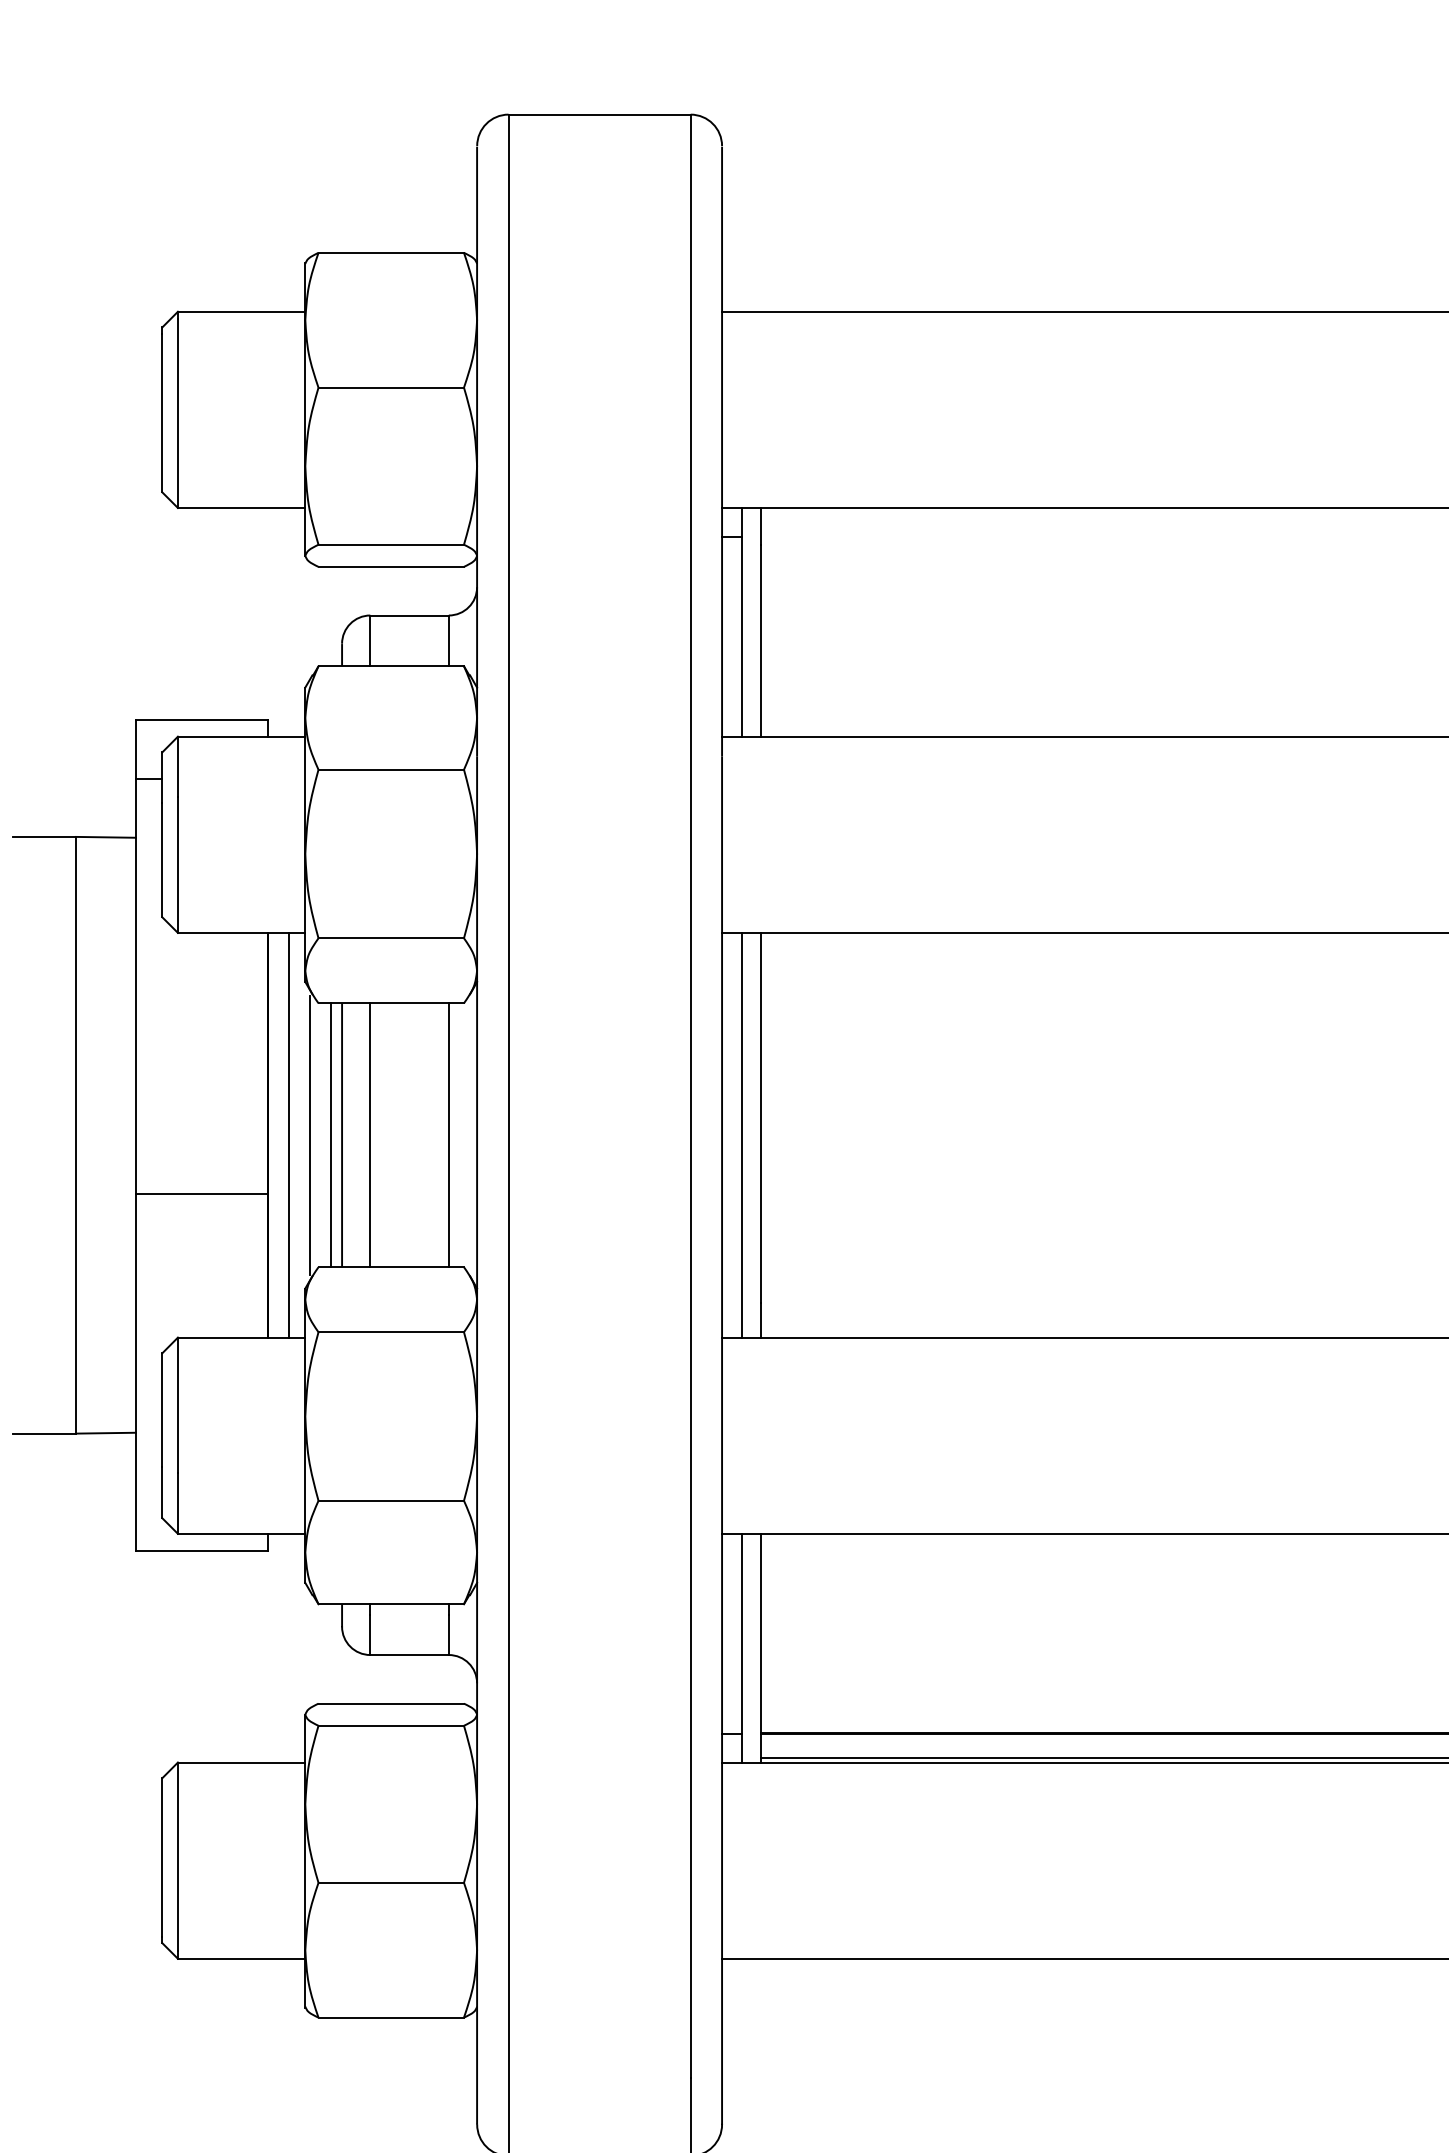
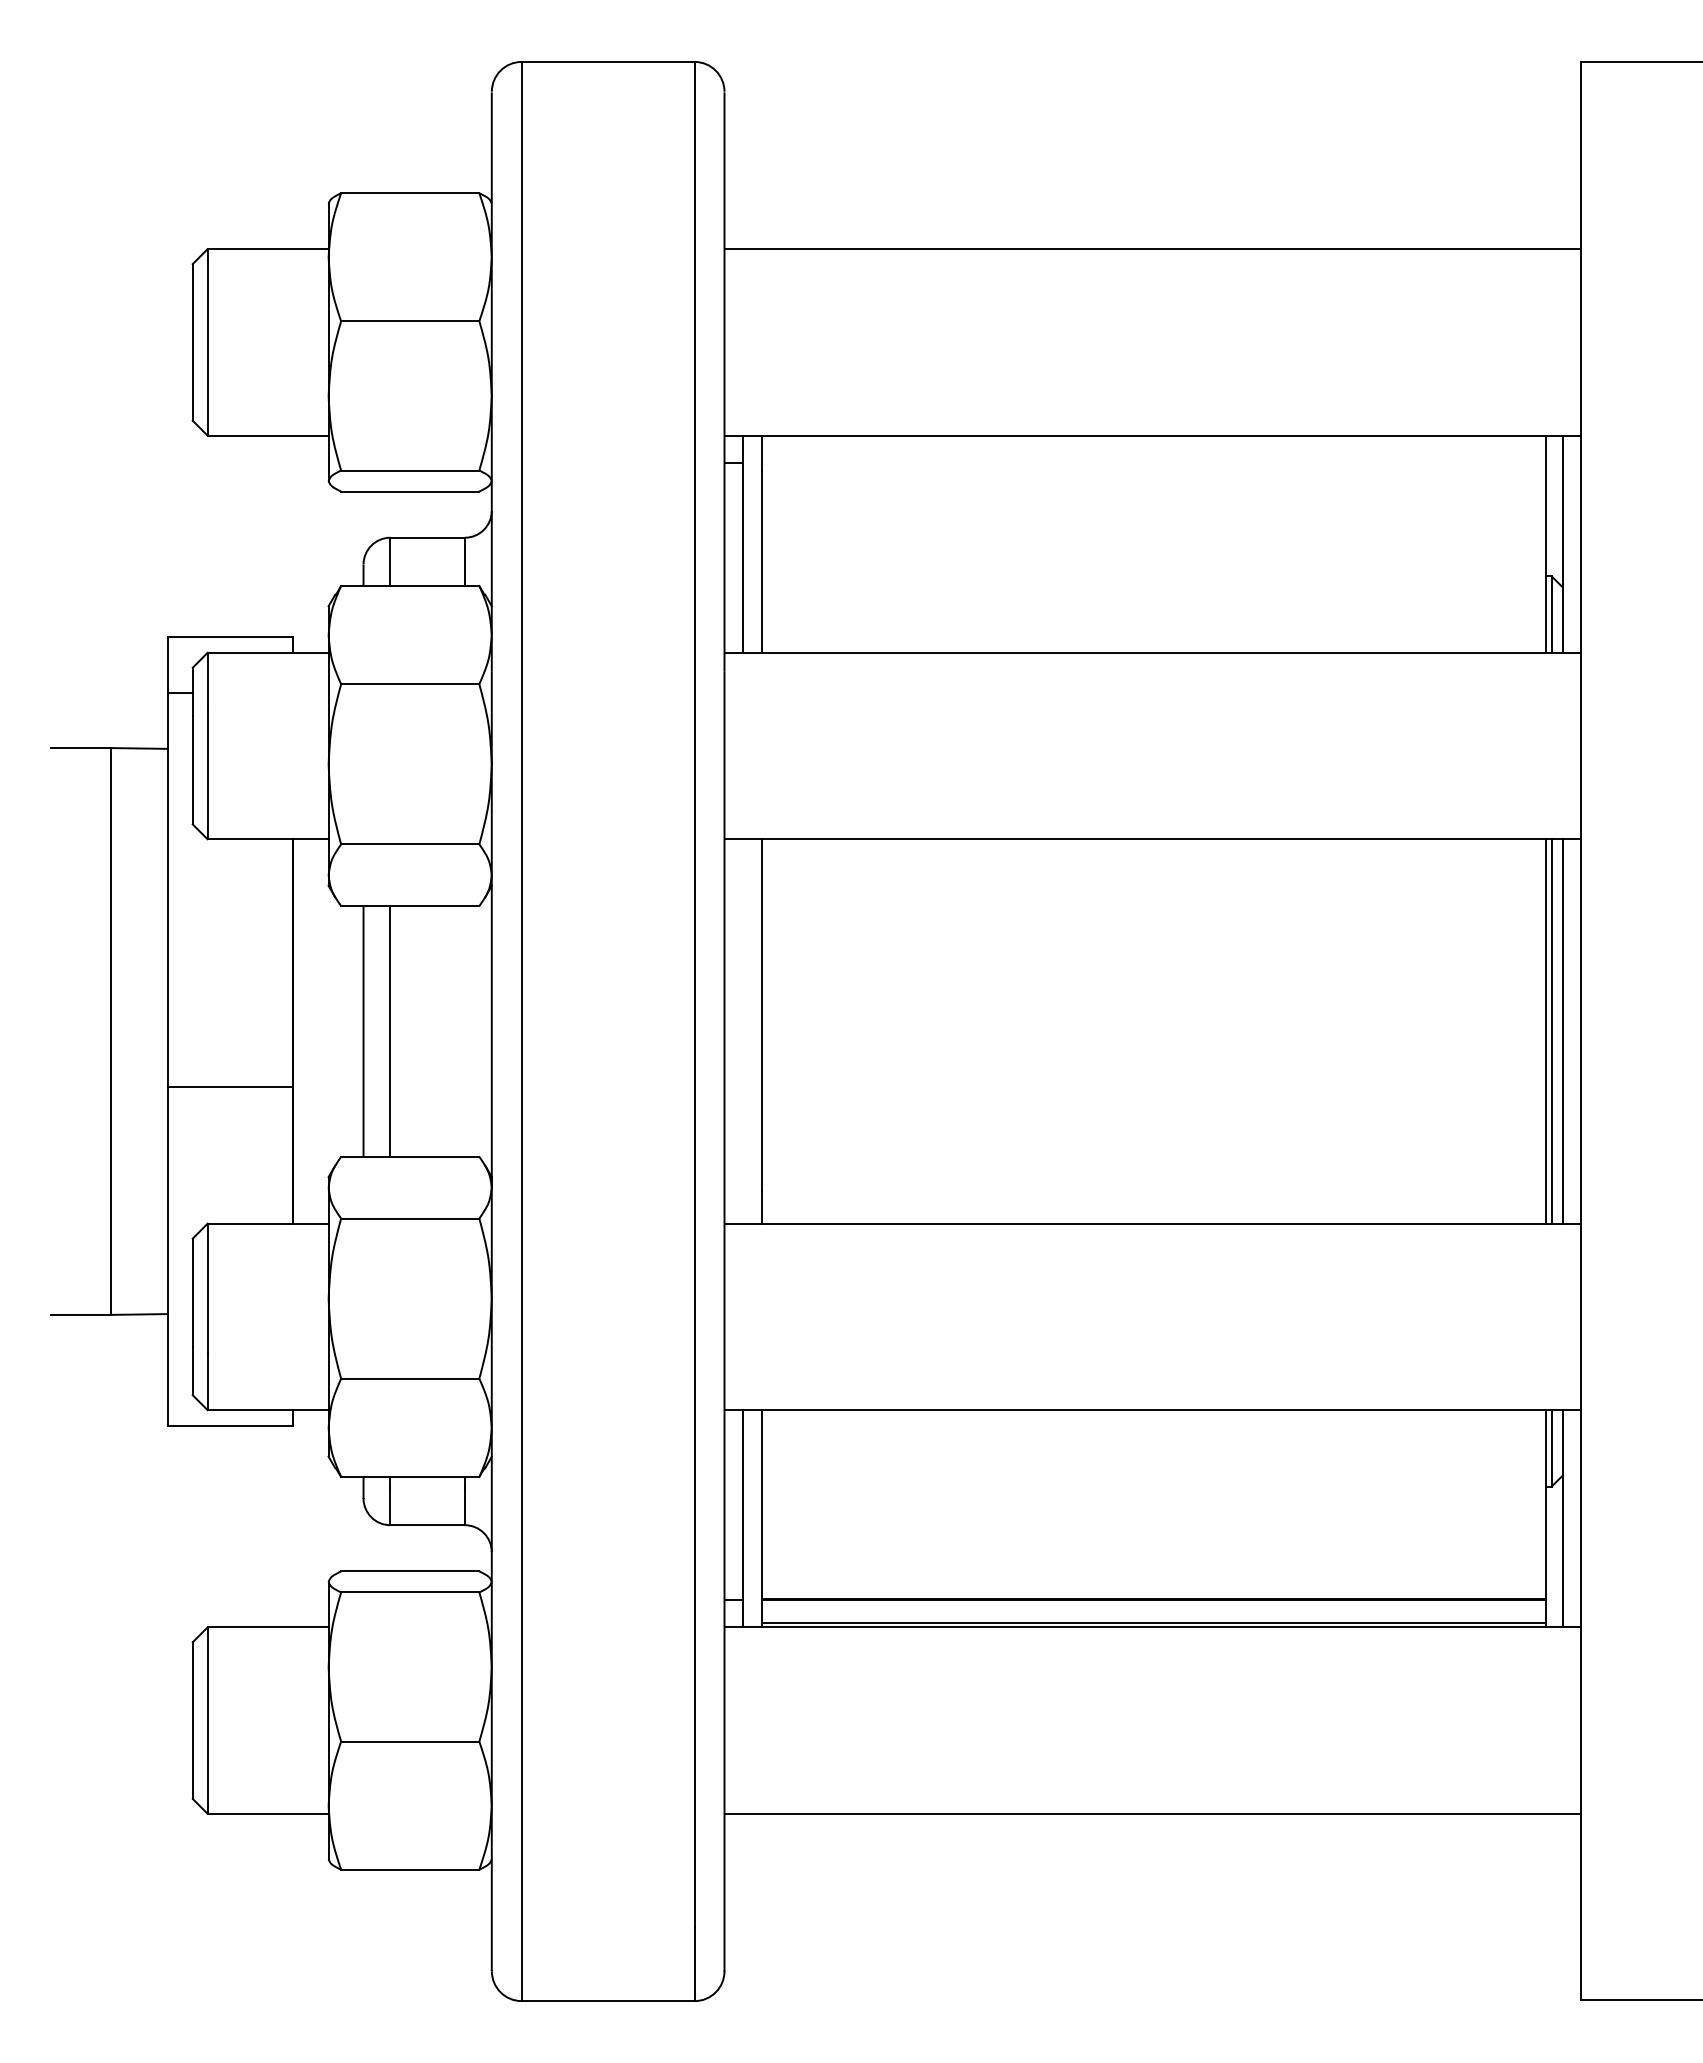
line: (310, 1134) -> (333, 1030), removed
line: (289, 1135) -> (313, 1031), removed
line: (331, 1135) -> (353, 1031), removed
line: (448, 1135) -> (464, 1031), removed
line: (742, 1135) -> (743, 1031), removed

